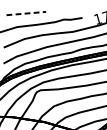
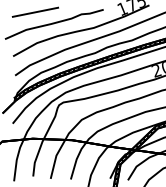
line: (27, 13) -> (36, 12), dashed -> solid

